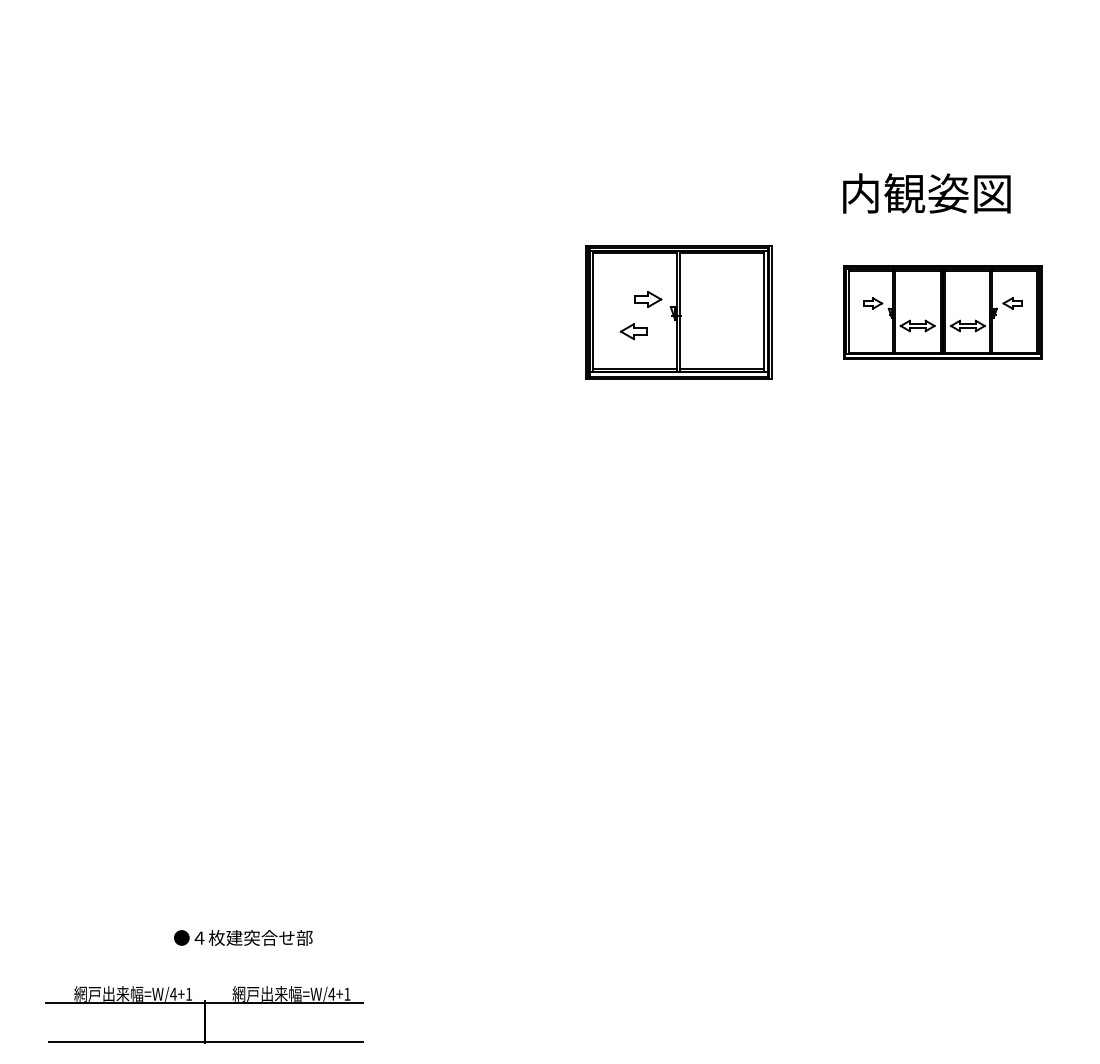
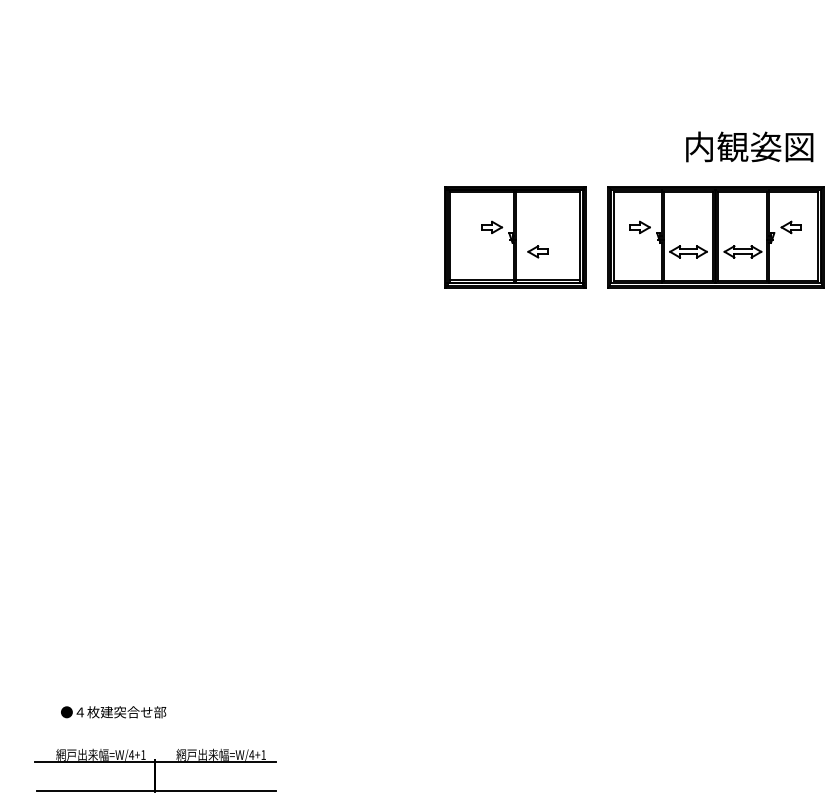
text: (926, 192) -> (749, 146), moved
part: (942, 312) -> (715, 237), size x1.43
part: (632, 331) -> (537, 251), moved
text: (243, 938) -> (113, 712), moved

